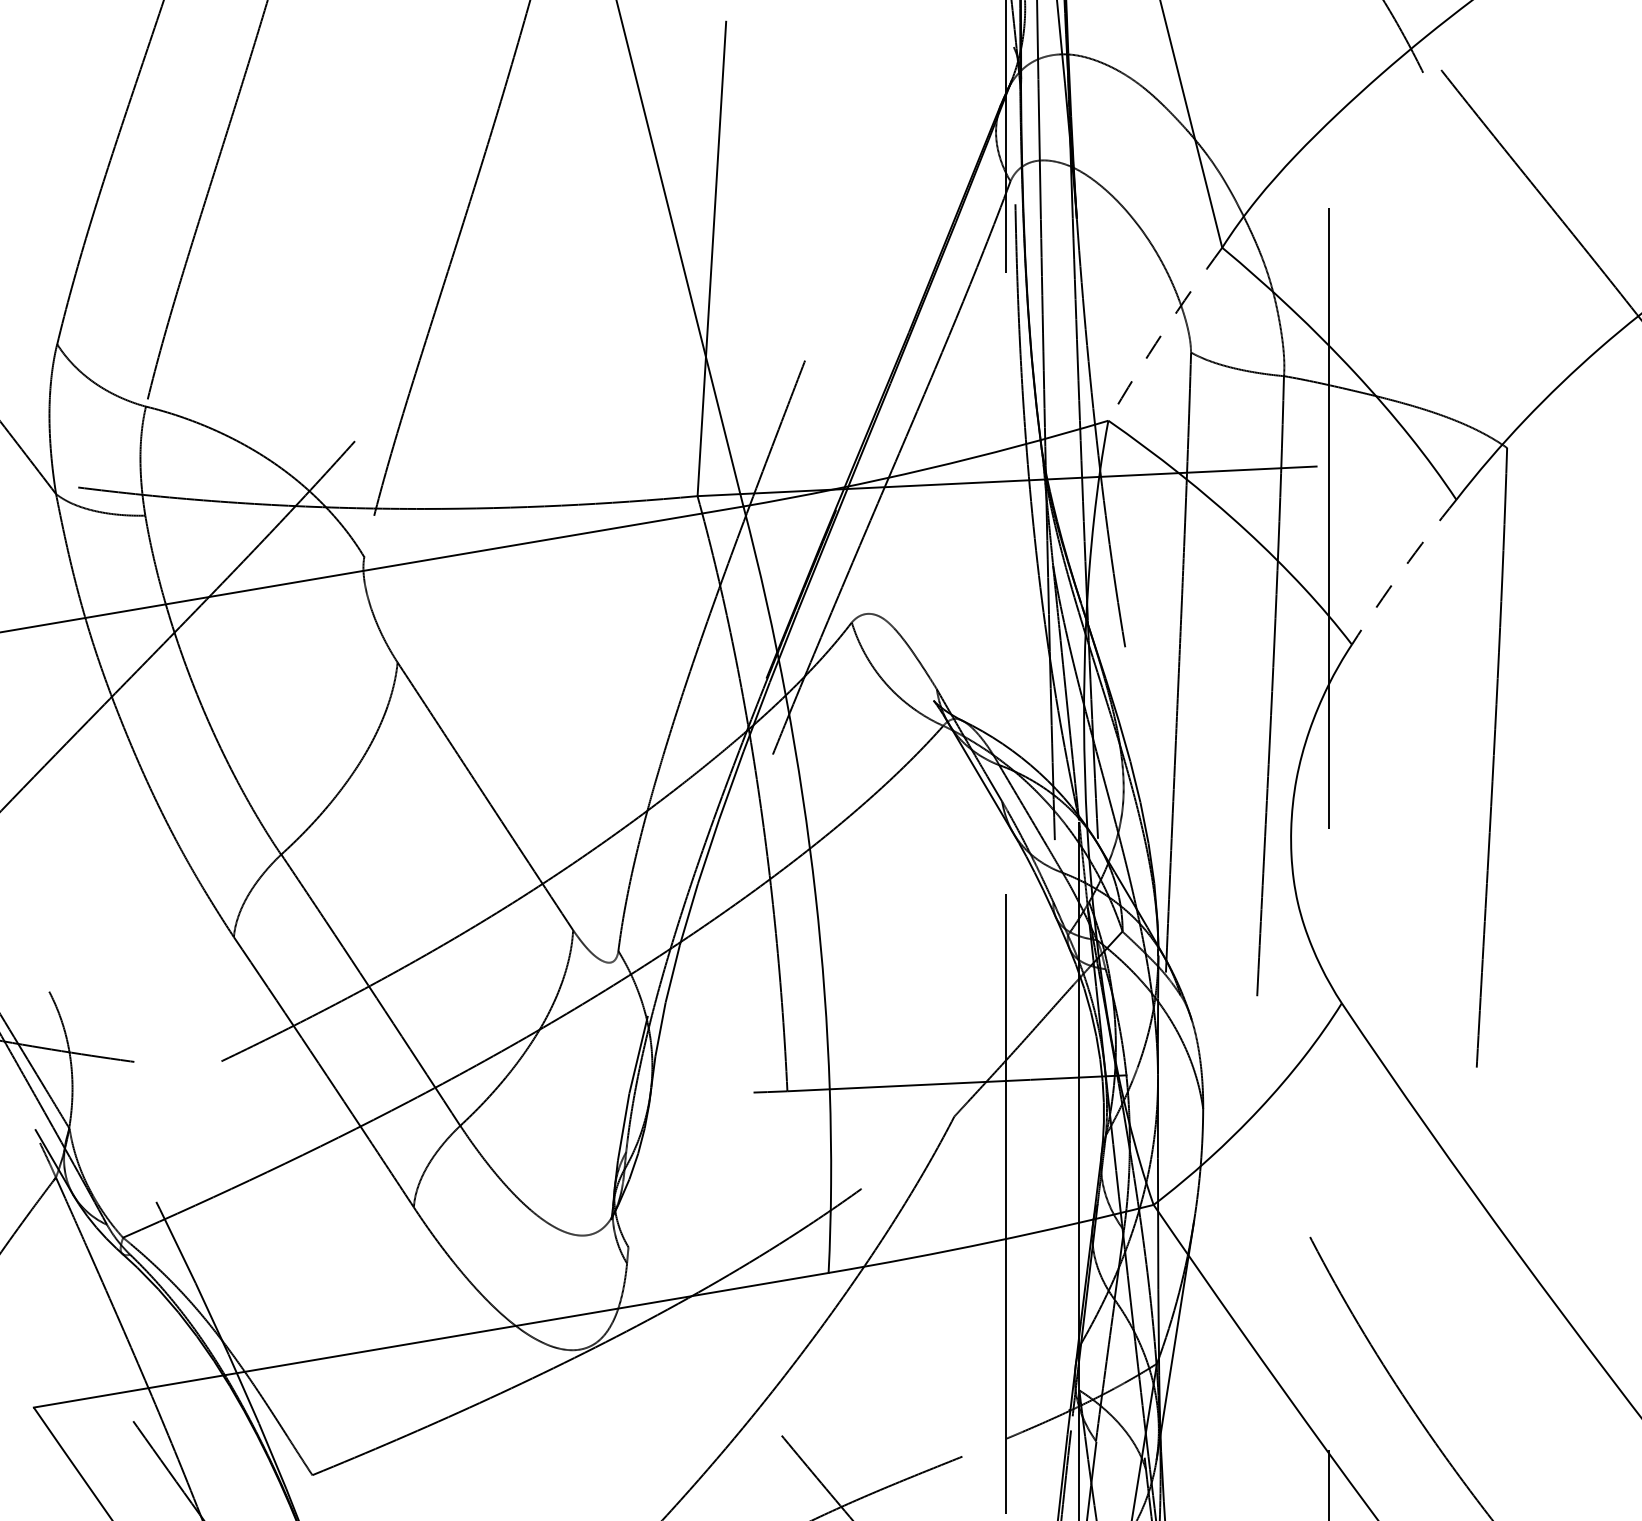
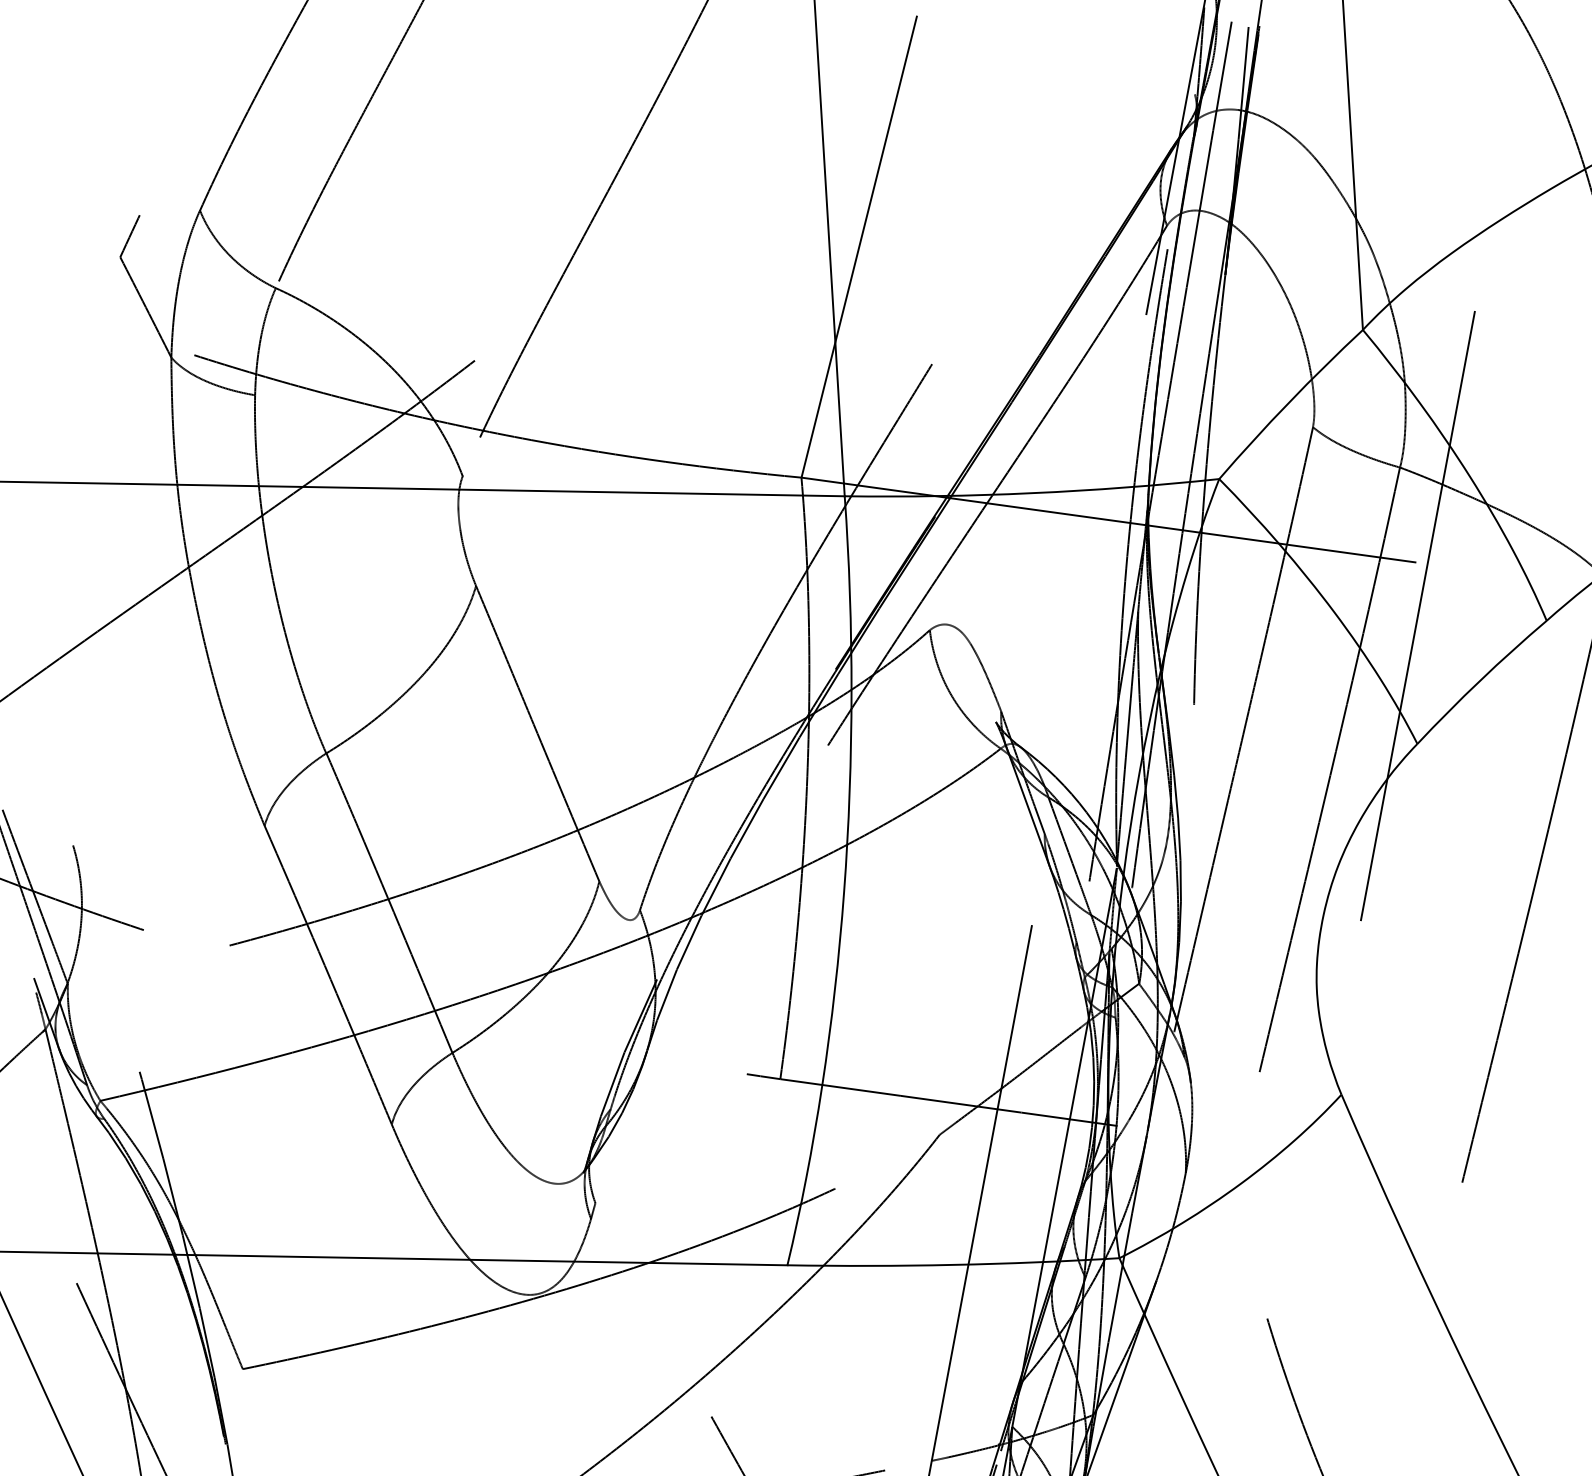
arc: (1163, 332) -> (1289, 402), dashed -> solid
arc: (1402, 570) -> (1480, 680), dashed -> solid

